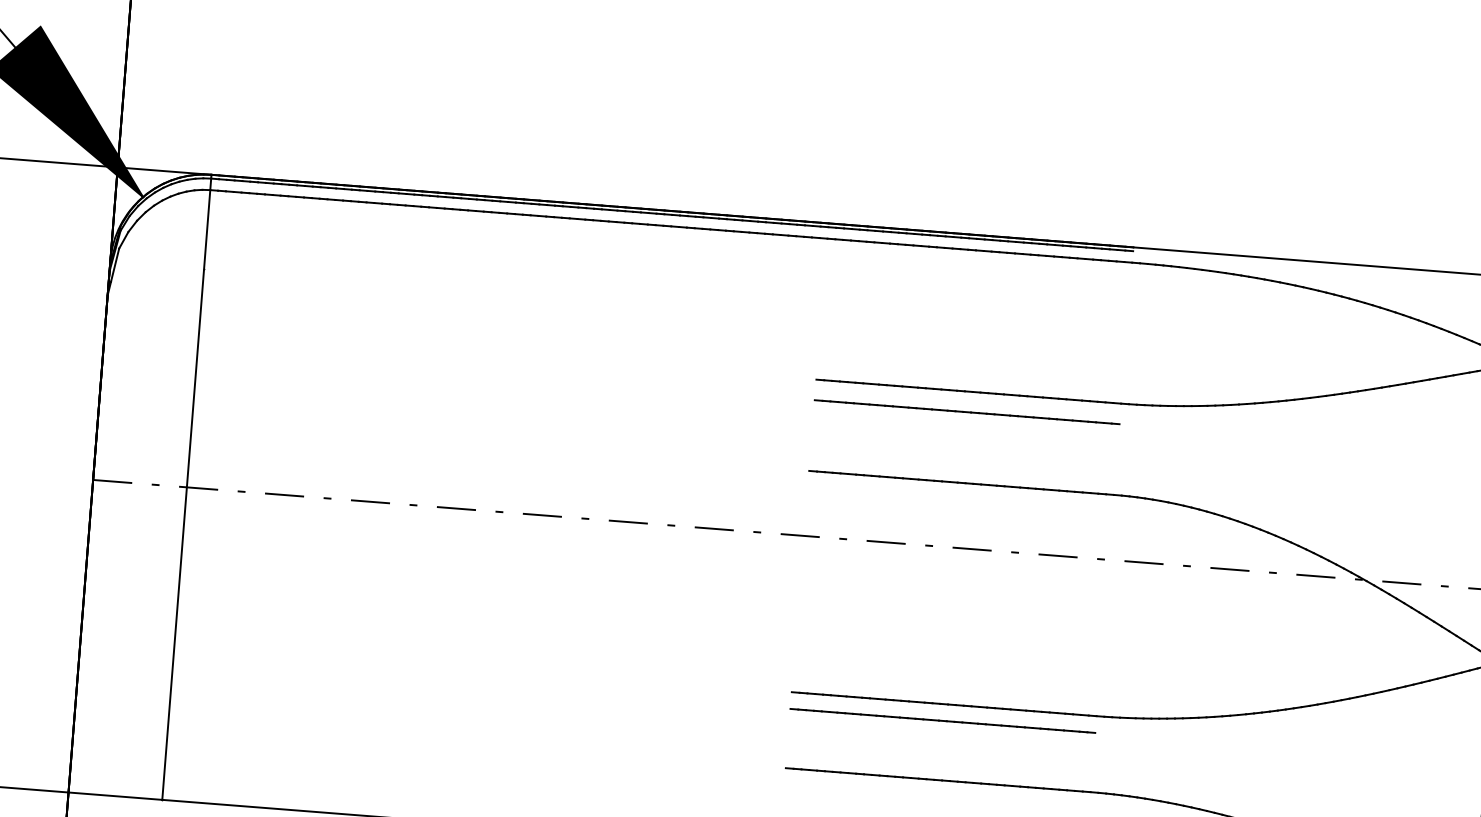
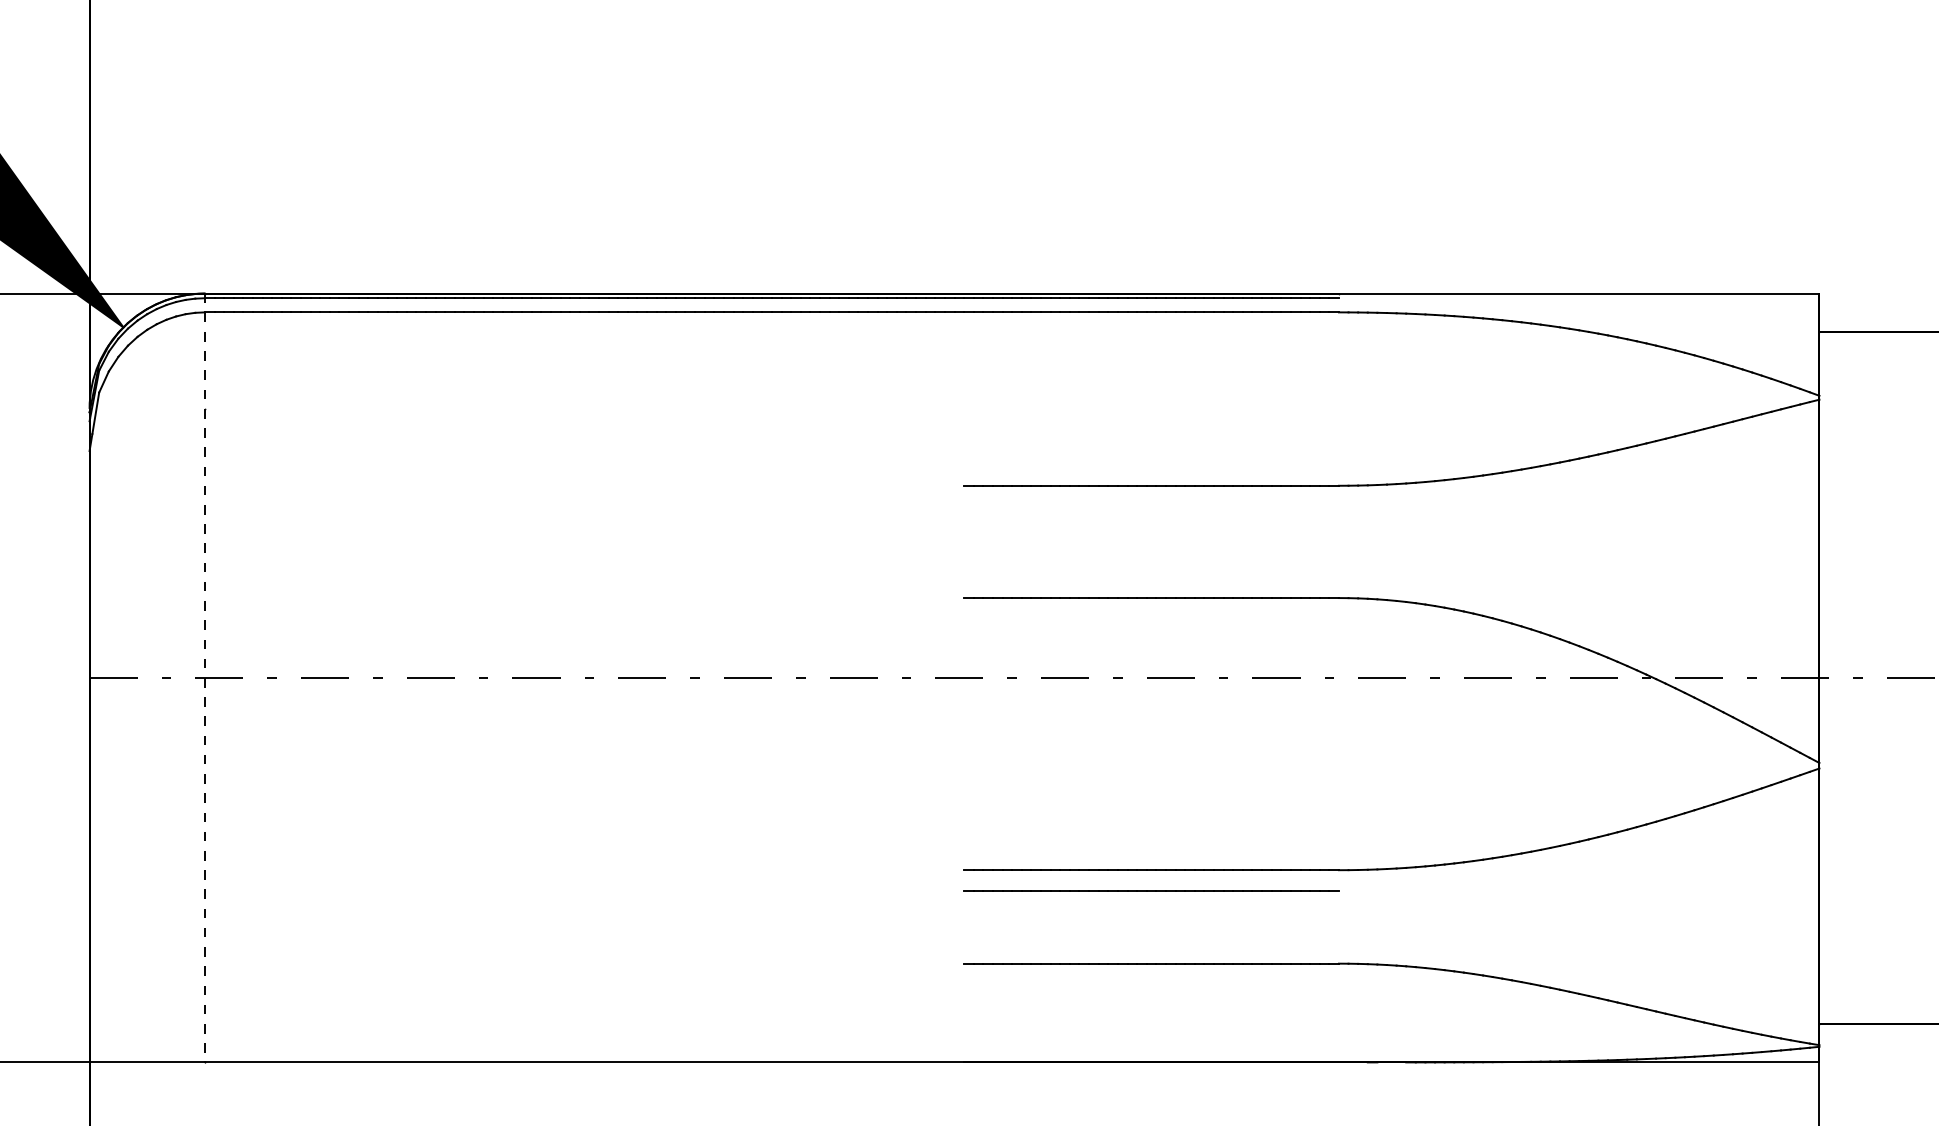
line: (967, 411) -> (1151, 510), removed
line: (186, 487) -> (204, 678), solid -> dashed

